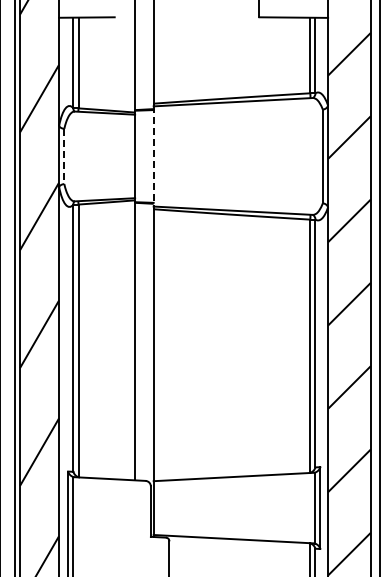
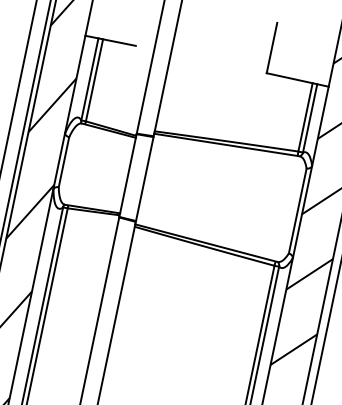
line: (64, 156) -> (64, 162), dashed -> solid
line: (153, 156) -> (144, 179), dashed -> solid

